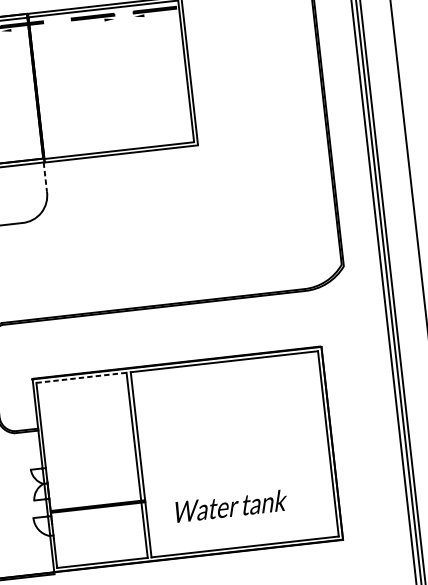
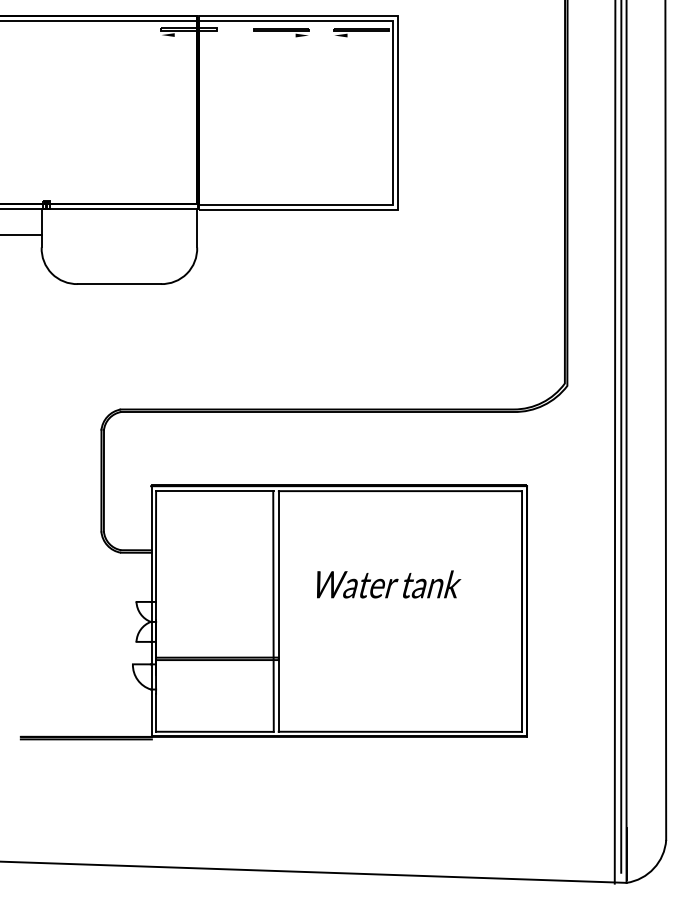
line: (45, 177) -> (197, 228), dashed -> solid
line: (81, 378) -> (214, 491), dashed -> solid
text: (232, 506) -> (389, 584), moved

